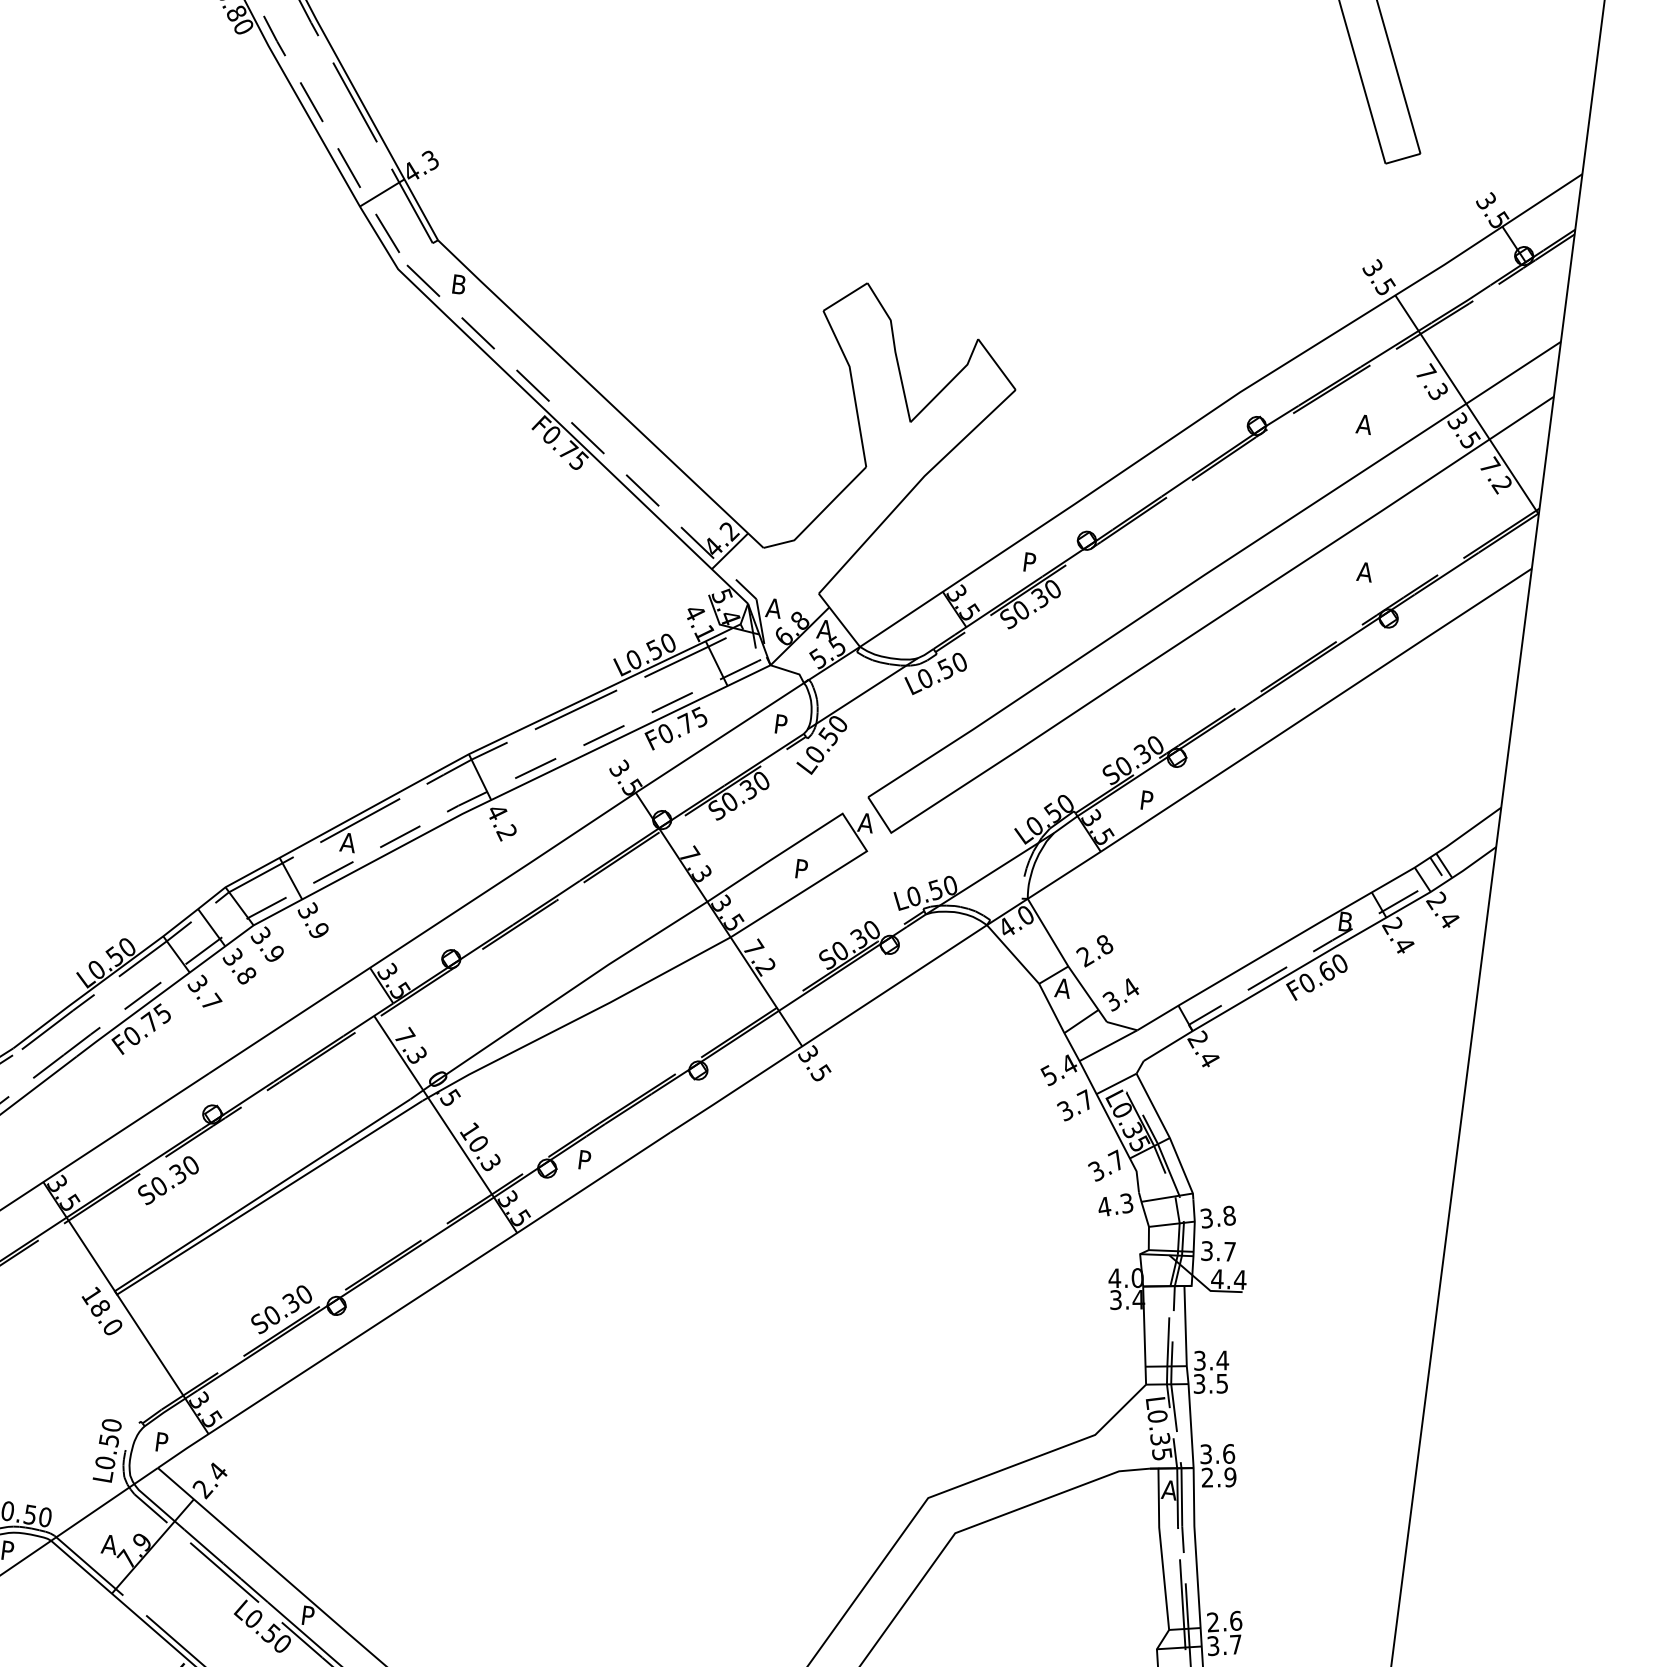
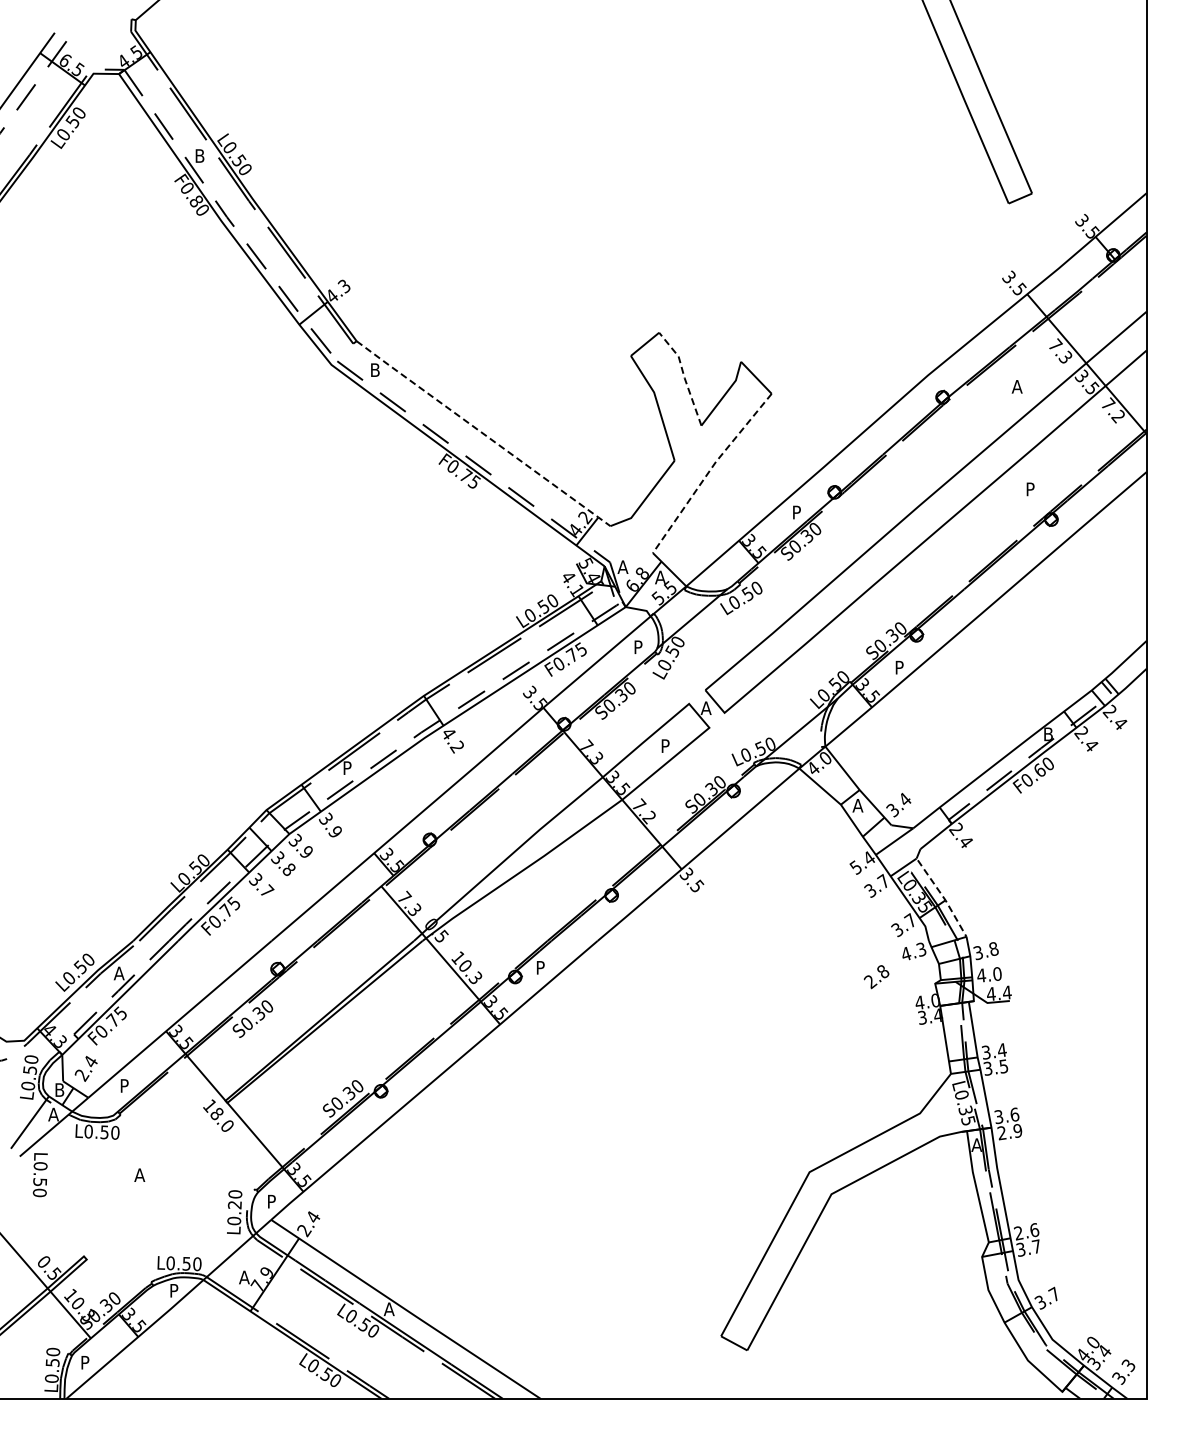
line: (895, 349) -> (684, 376), solid -> dashed
line: (600, 395) -> (483, 434), solid -> dashed
line: (913, 487) -> (709, 470), solid -> dashed
text: (1364, 572) -> (1030, 489), A -> P
text: (347, 841) -> (347, 767), A -> P
text: (1094, 951) -> (876, 977), moved
line: (1168, 1136) -> (944, 899), solid -> dashed
text: (1218, 1250) -> (989, 974), 3.7 -> 4.0
text: (108, 1440) -> (234, 1205), L0.50 -> L0.20
text: (307, 1616) -> (388, 1309), P -> A

